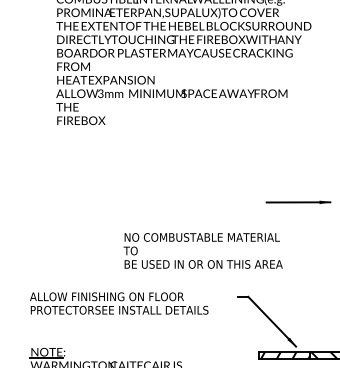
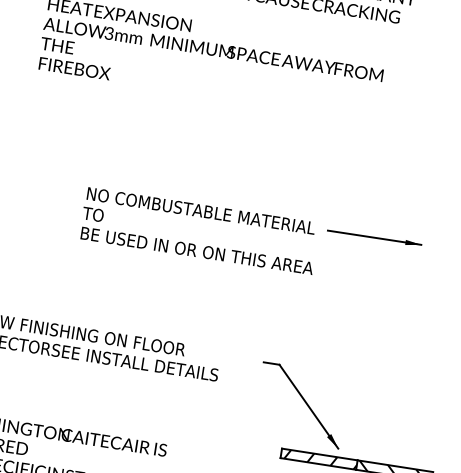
text: (202, 250) -> (198, 230), moved

